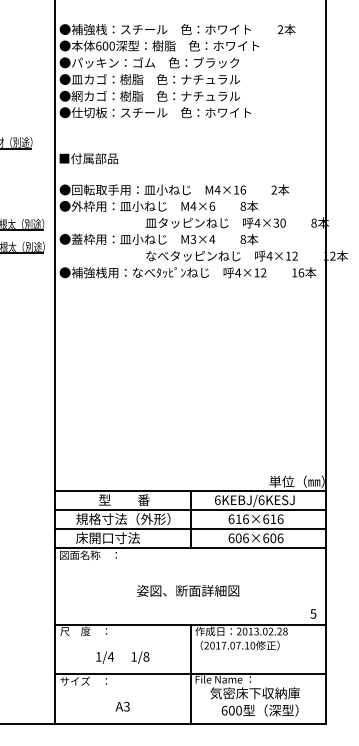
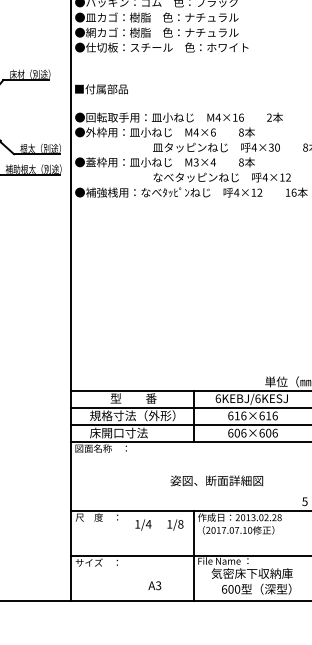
text: (188, 590) -> (217, 480), moved
text: (122, 657) -> (159, 524), moved
text: (122, 706) -> (154, 585), moved

